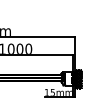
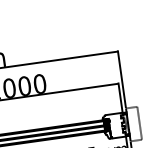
hatch: (78, 78) -> (133, 122), removed

